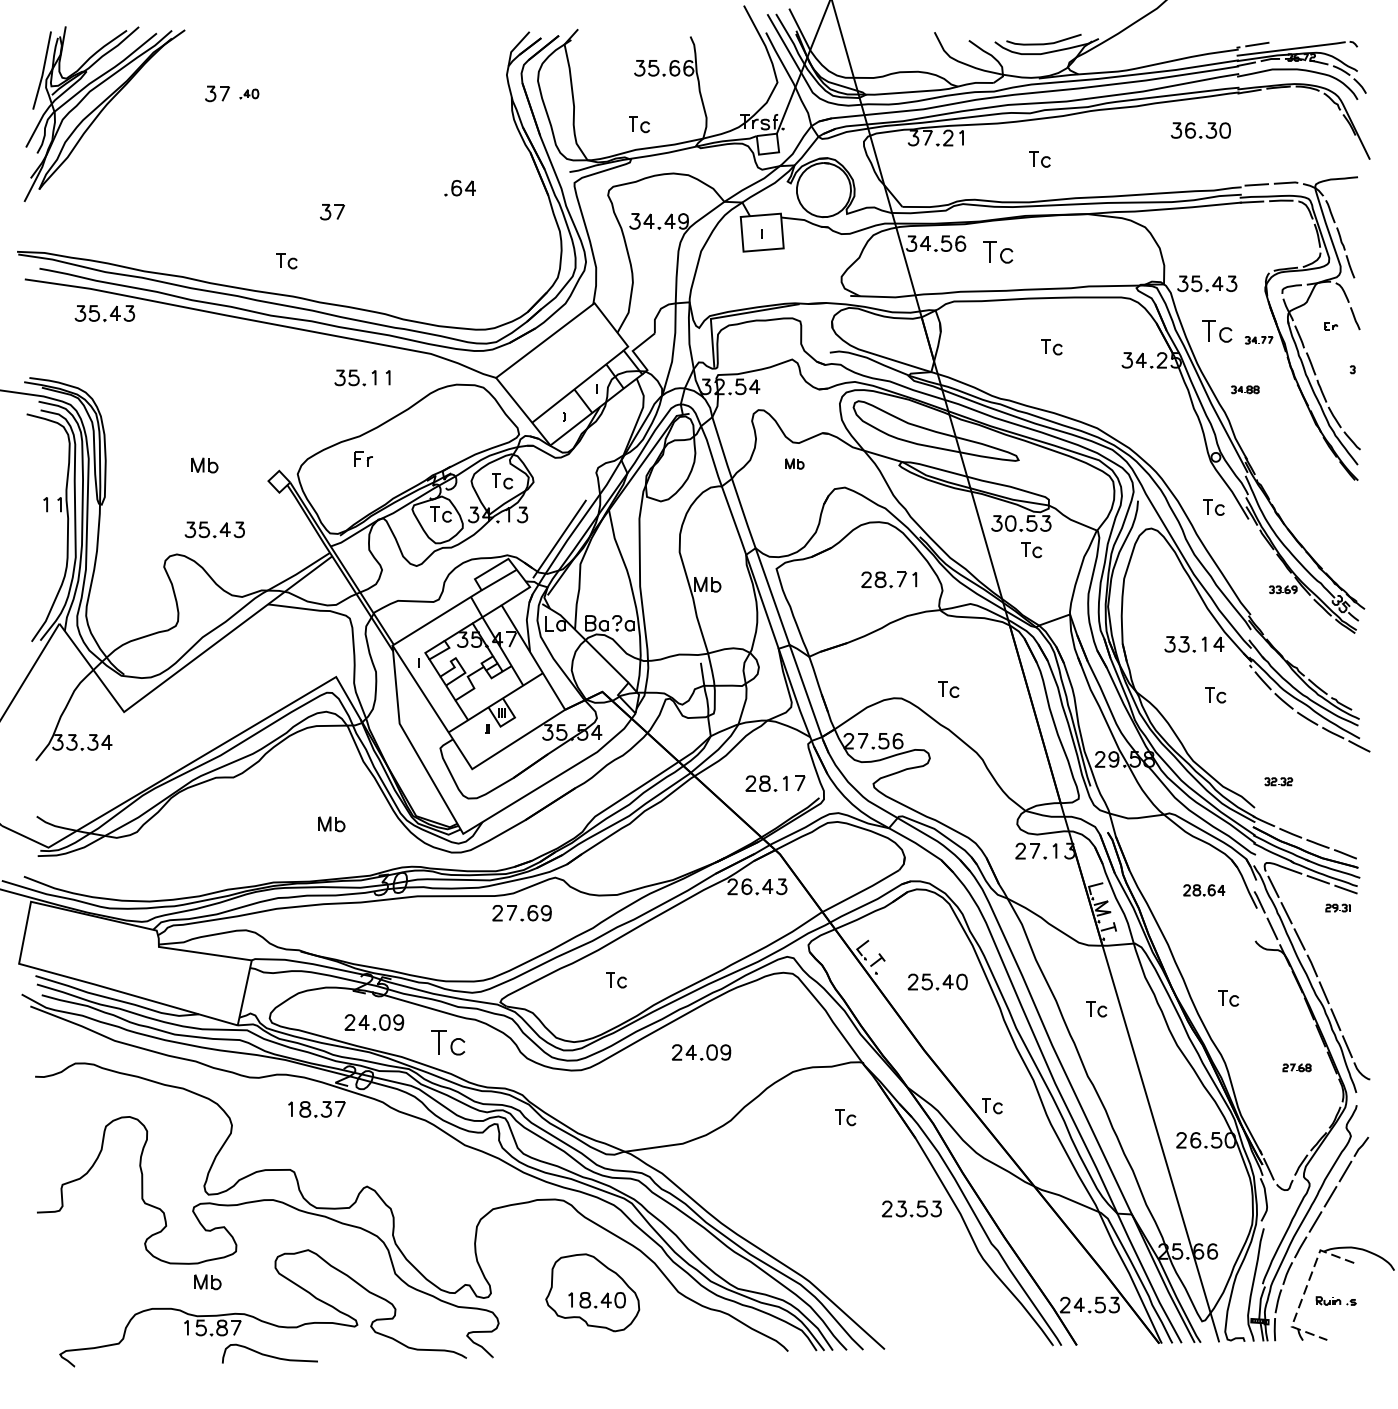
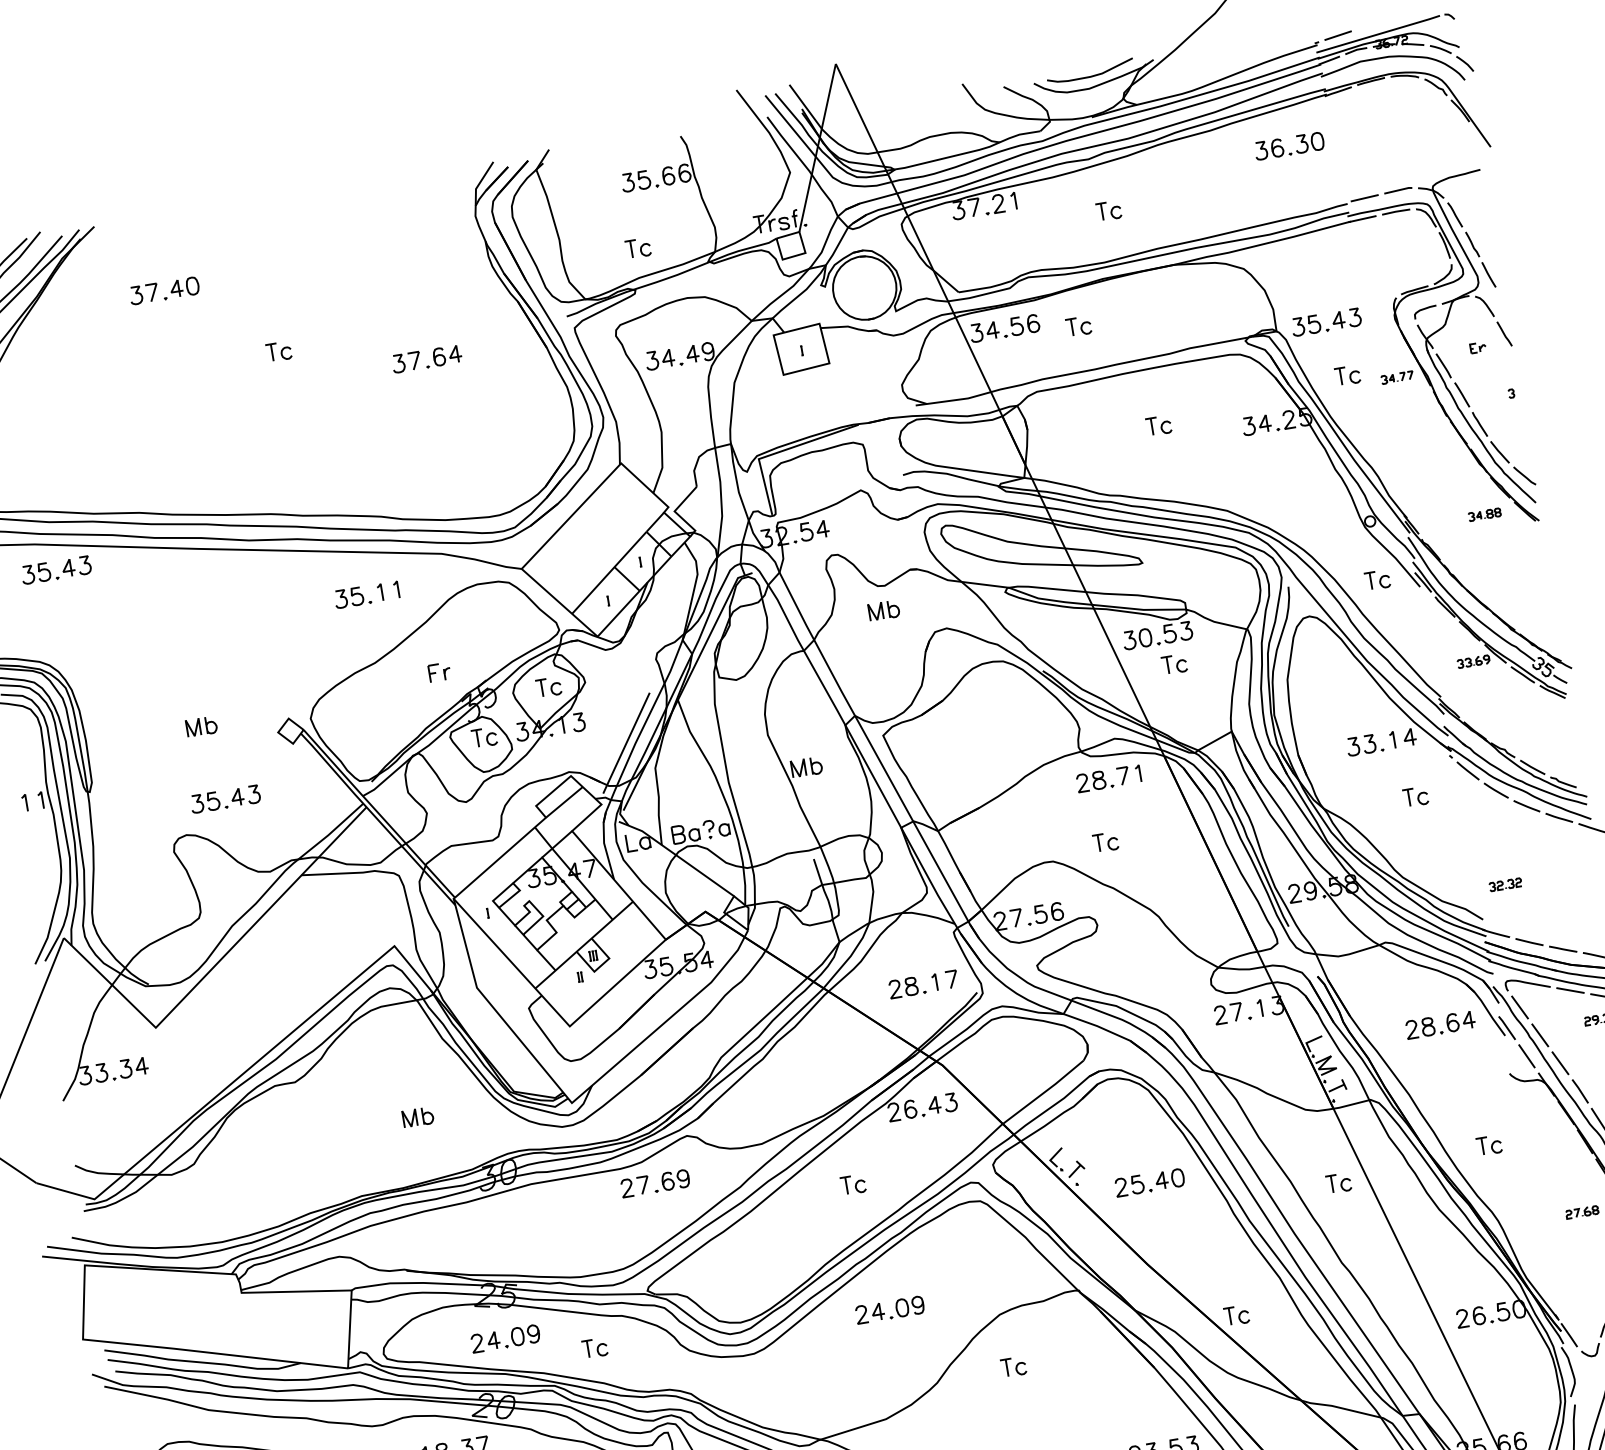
part: (249, 93) -> (181, 287), size x1.67
part: (332, 212) -> (406, 362), moved
part: (998, 252) -> (1078, 326), size x0.71
part: (286, 261) -> (278, 352), moved
part: (1217, 331) -> (1347, 375), size x0.71
part: (1245, 389) -> (1485, 514), moved
part: (363, 458) -> (439, 671), moved
part: (794, 463) -> (883, 610), size x1.43
part: (889, 579) -> (1109, 778), moved
part: (1204, 890) -> (1440, 1025), size x1.43
part: (616, 980) -> (853, 1185), moved
part: (447, 1043) -> (594, 1348), size x0.62
part: (845, 1117) -> (1013, 1366), moved

